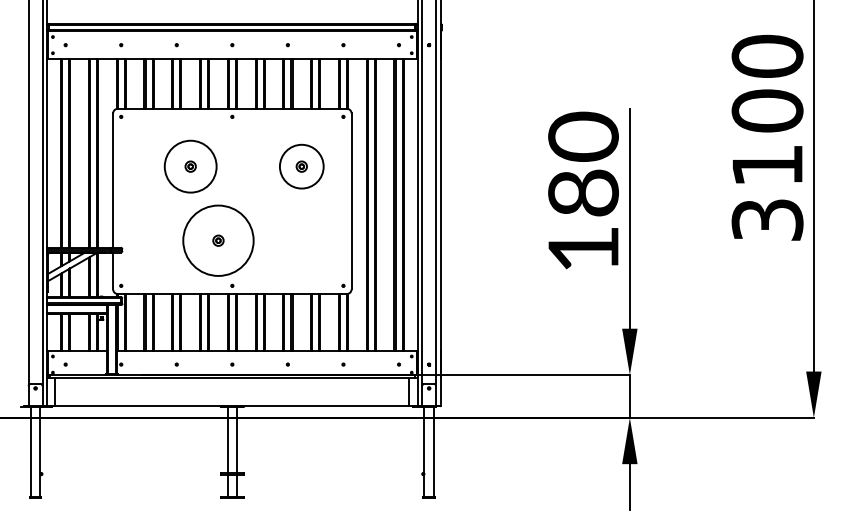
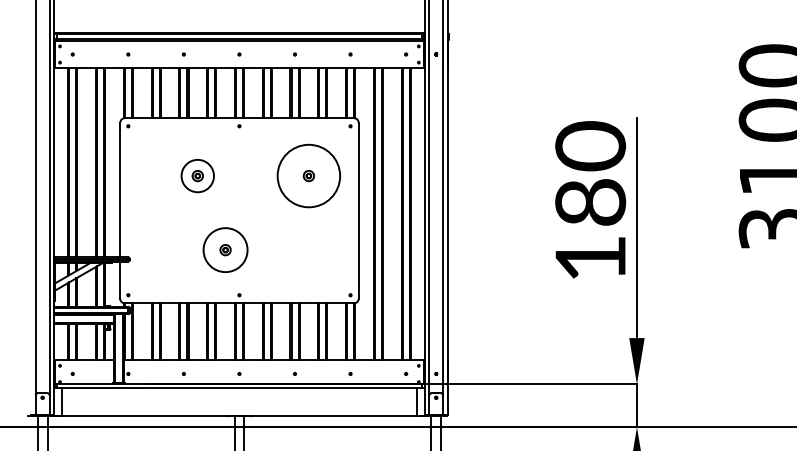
circle: (190, 166) -> (197, 175), size x0.62
circle: (301, 166) -> (308, 175), size x1.43
circle: (218, 240) -> (225, 249), size x0.62

